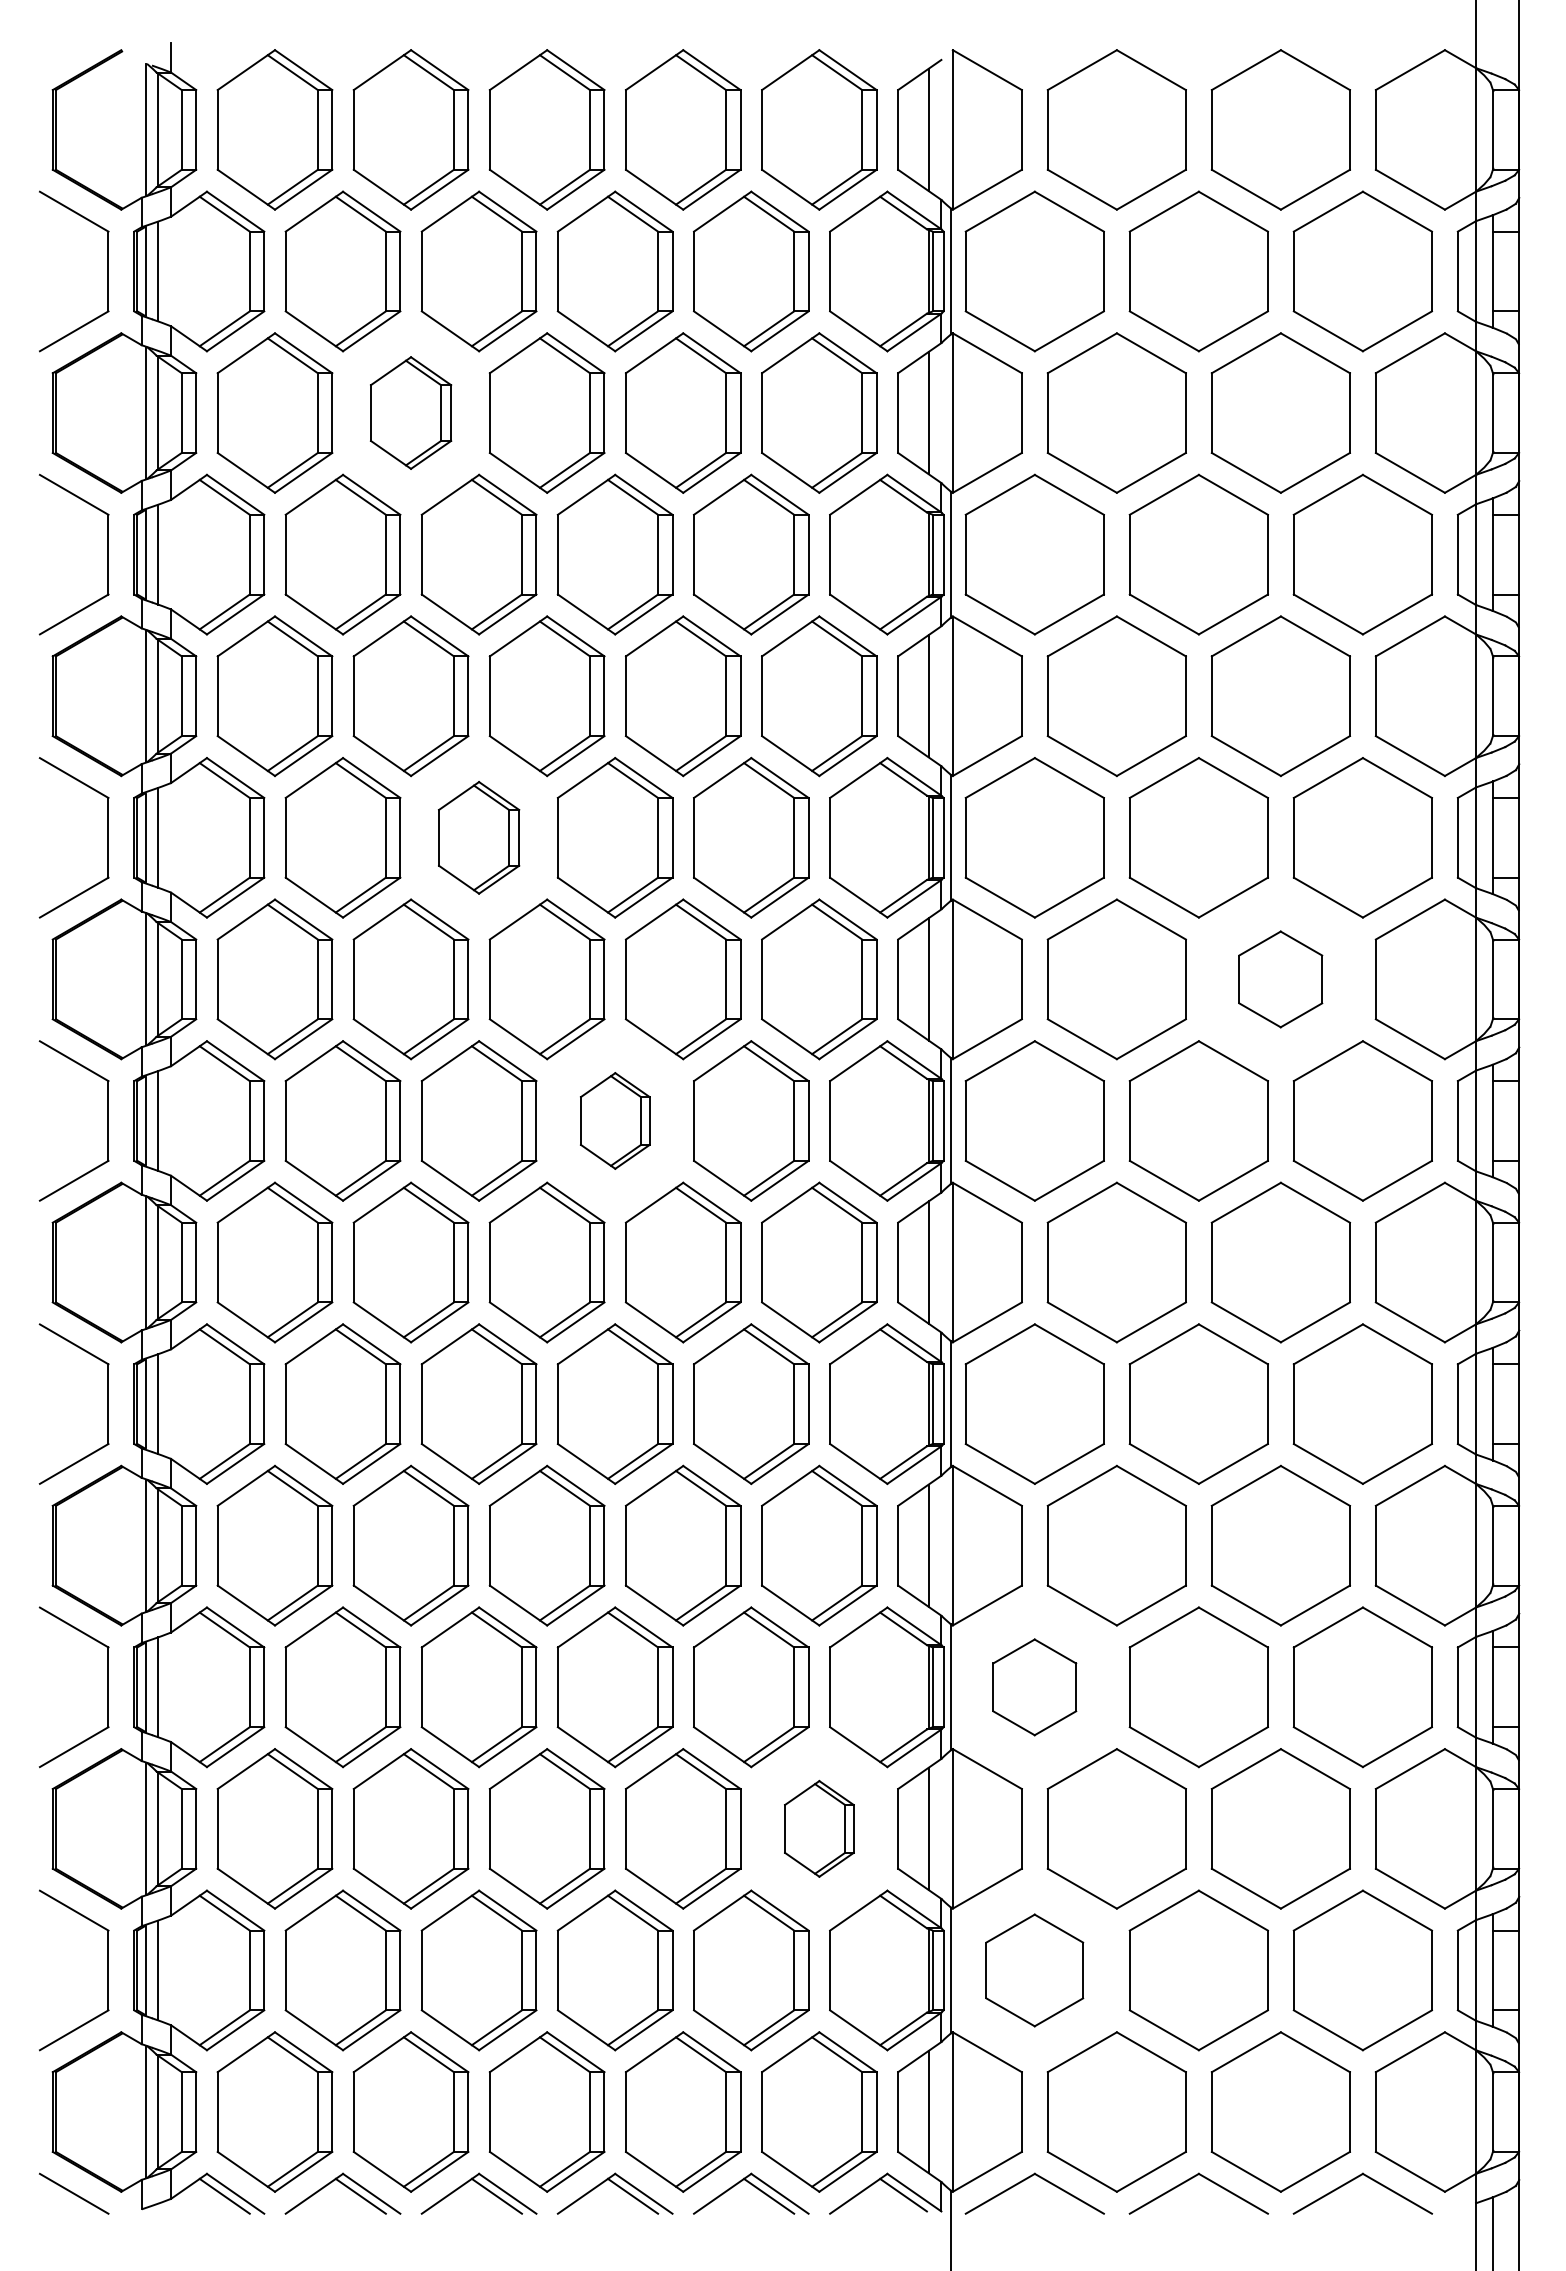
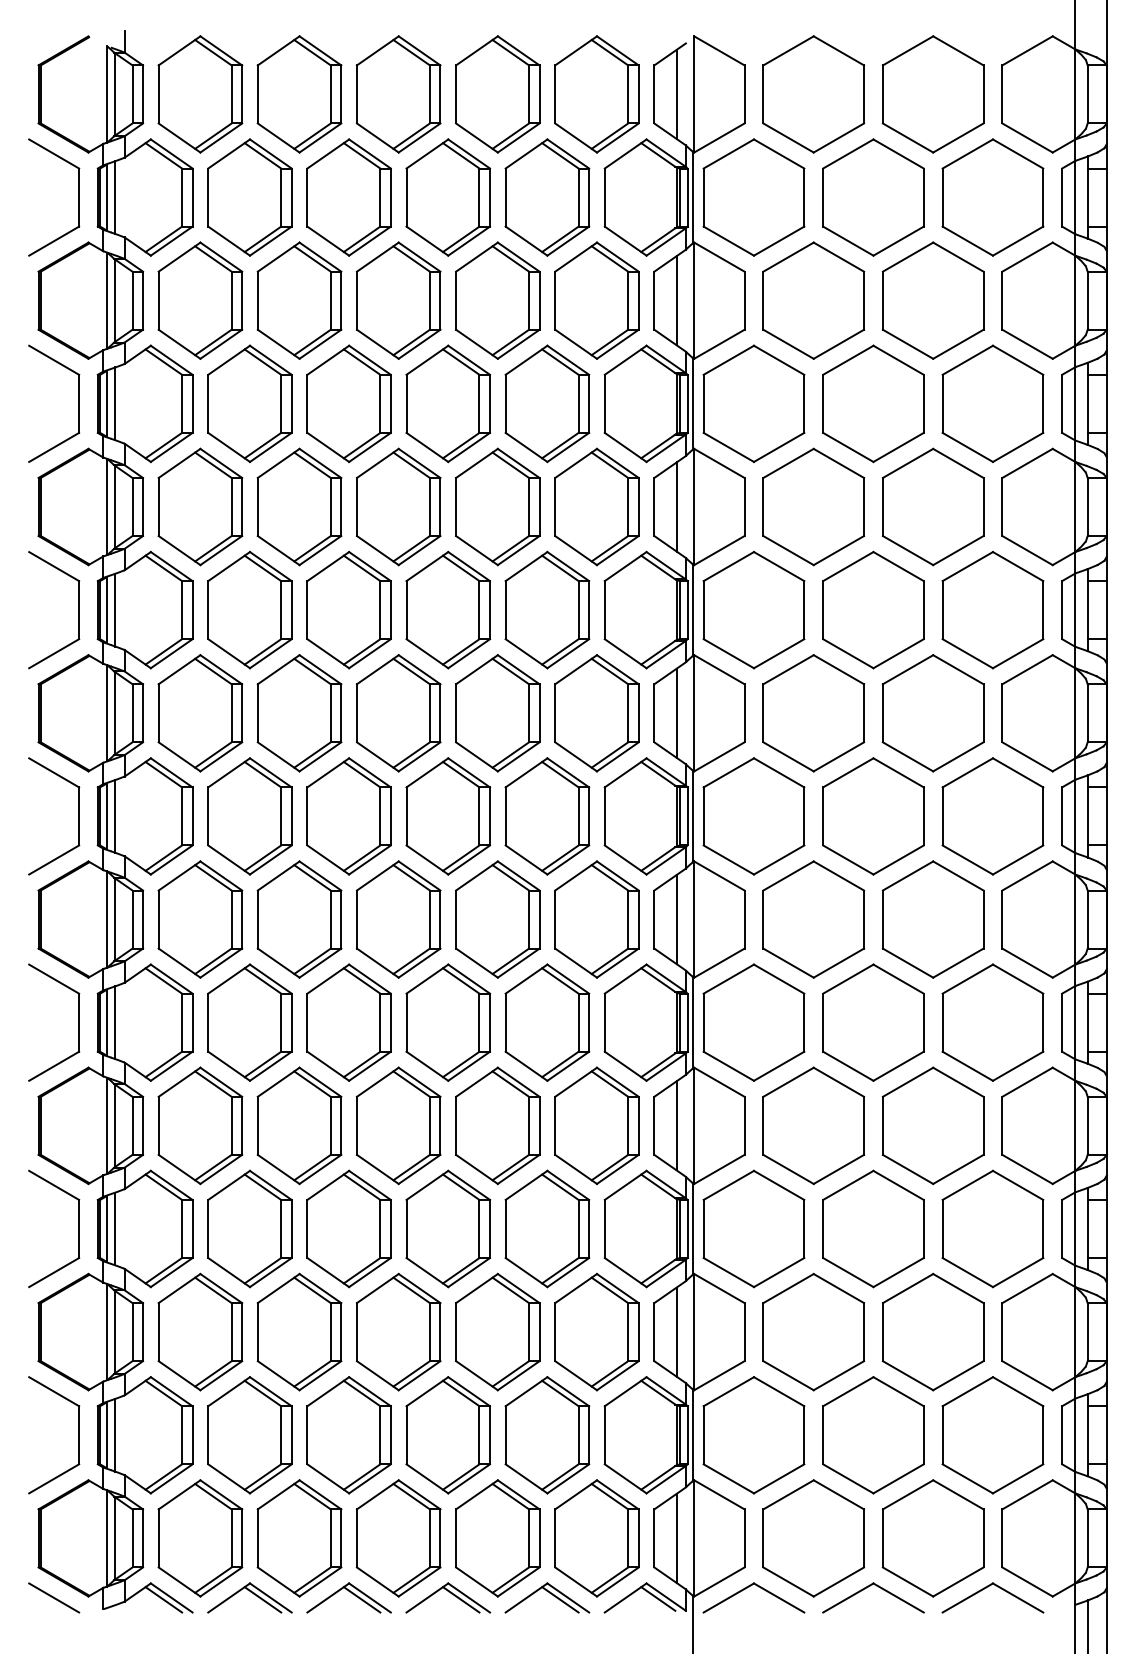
part: (410, 412) -> (299, 300), size x1.43
part: (478, 837) -> (348, 609), size x1.43
part: (1280, 979) -> (932, 713), size x1.67
part: (615, 1120) -> (448, 816), size x1.67
part: (1034, 1687) -> (753, 1229), size x1.67
part: (819, 1828) -> (597, 1331), size x1.67
part: (1034, 1970) -> (753, 1435), size x1.43

